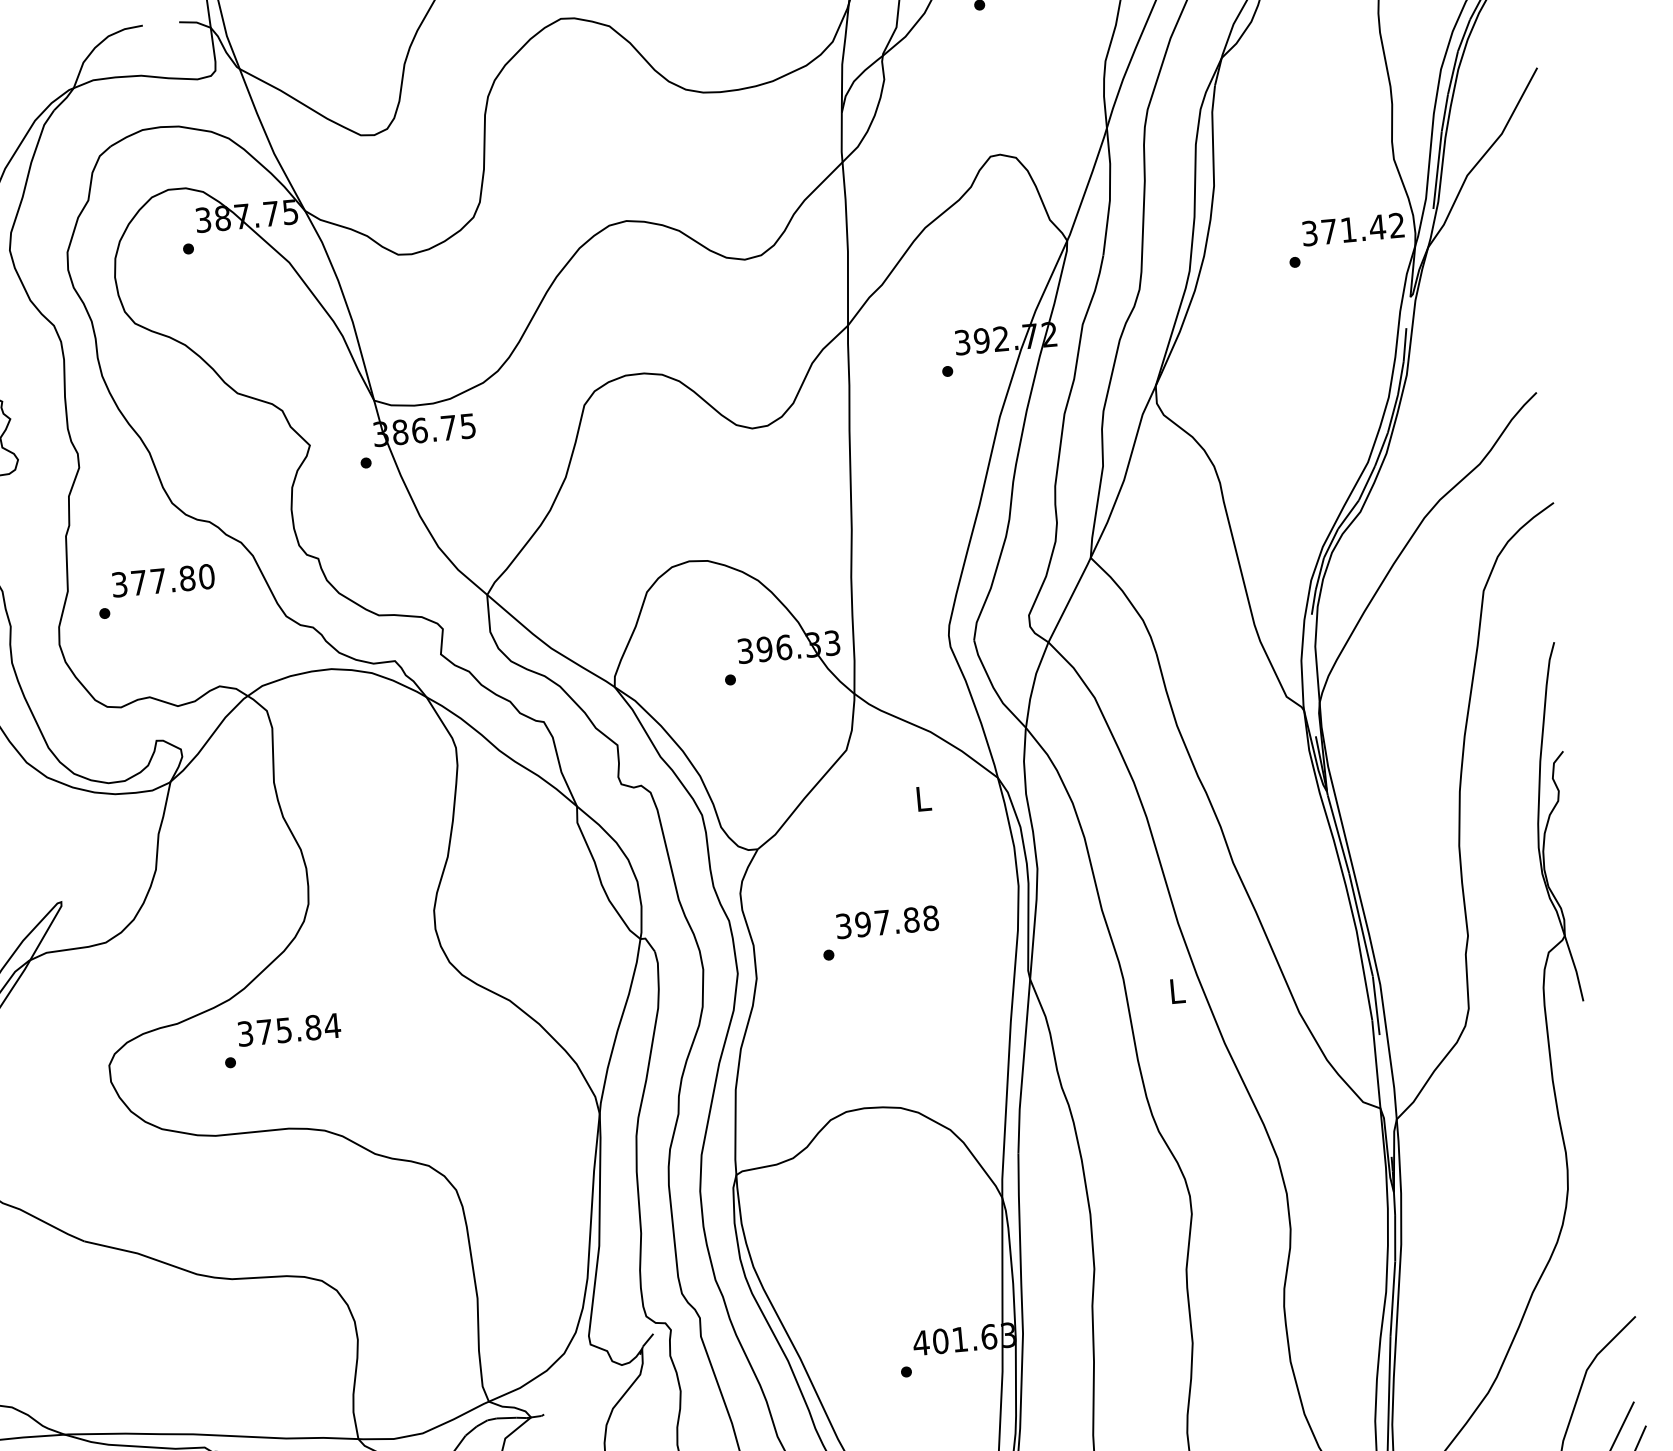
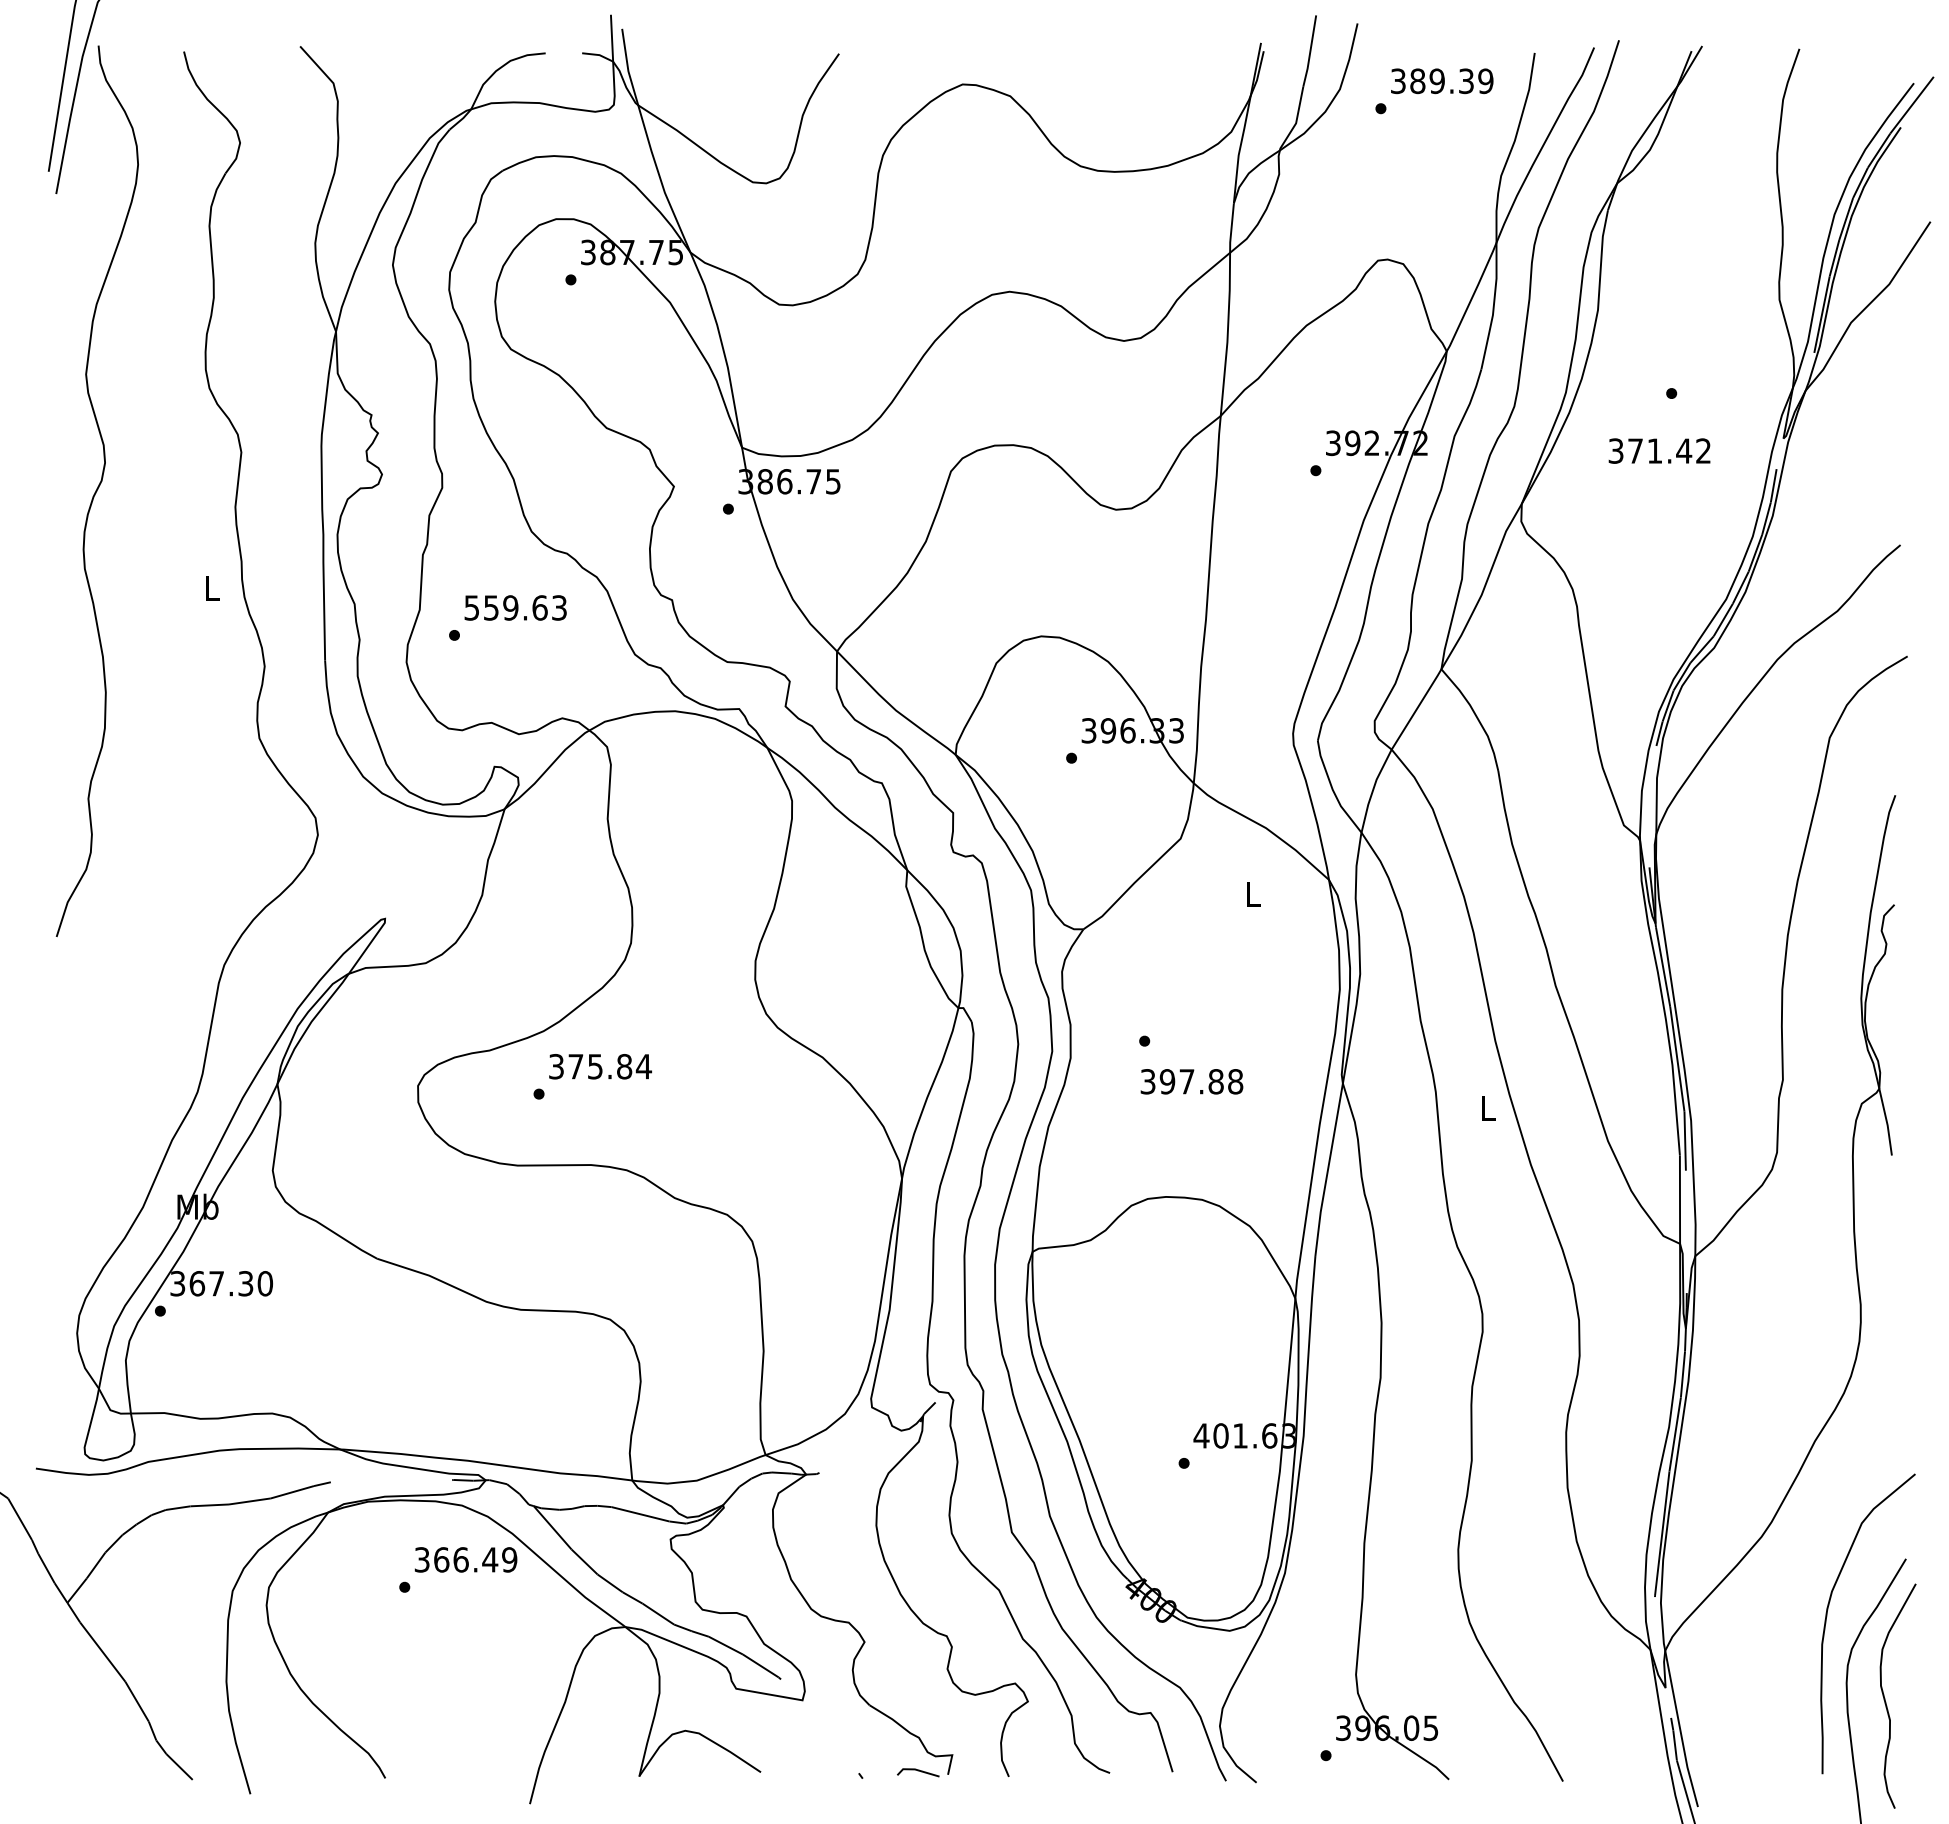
text: (1353, 228) -> (1659, 450), moved
text: (164, 580) -> (516, 607), 377.80 -> 559.63
text: (886, 922) -> (1191, 1081), moved

